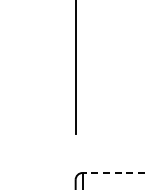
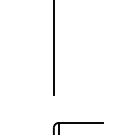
line: (113, 172) -> (80, 122), dashed -> solid

